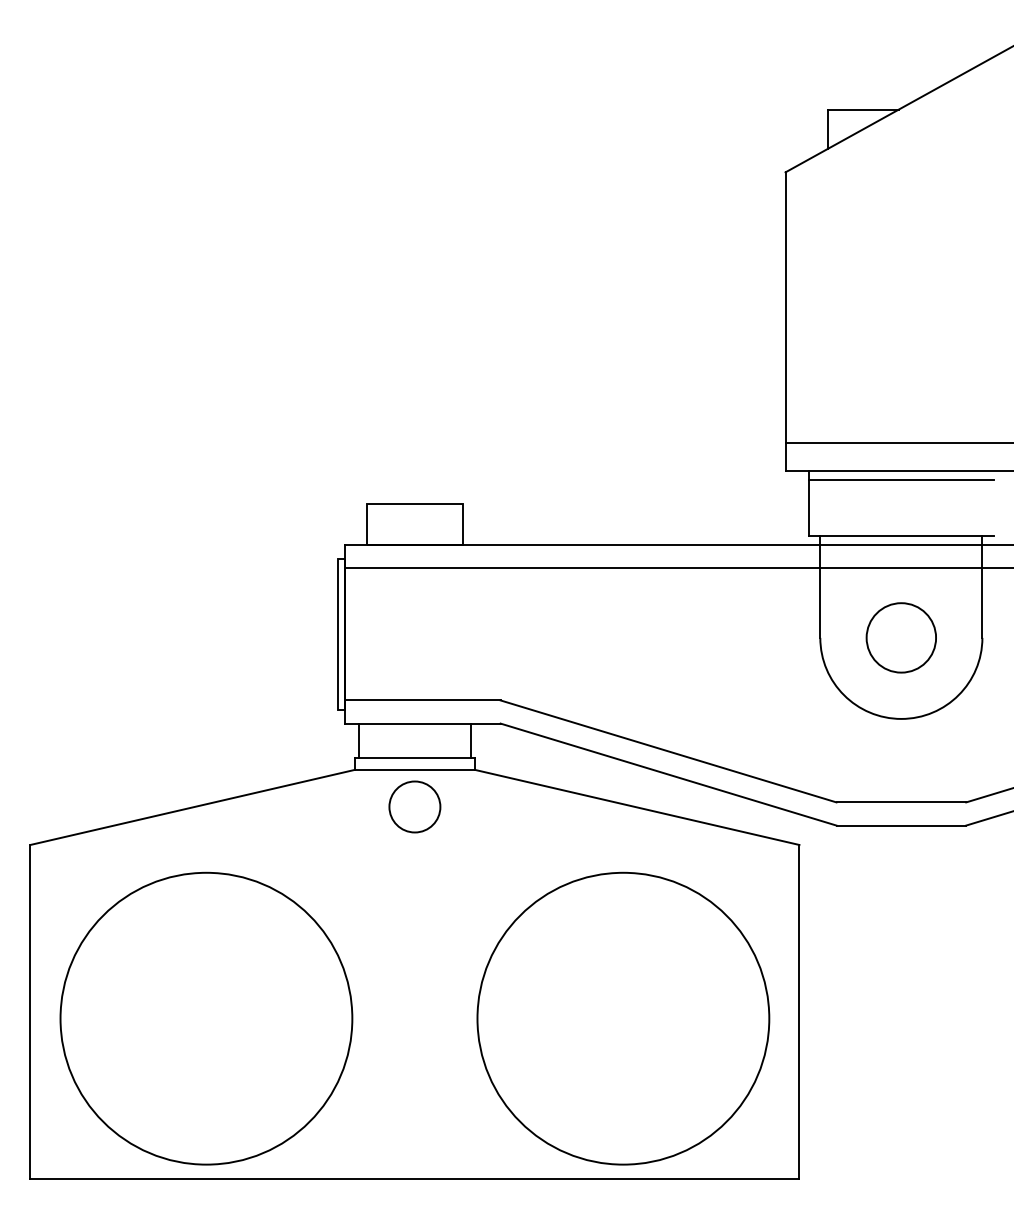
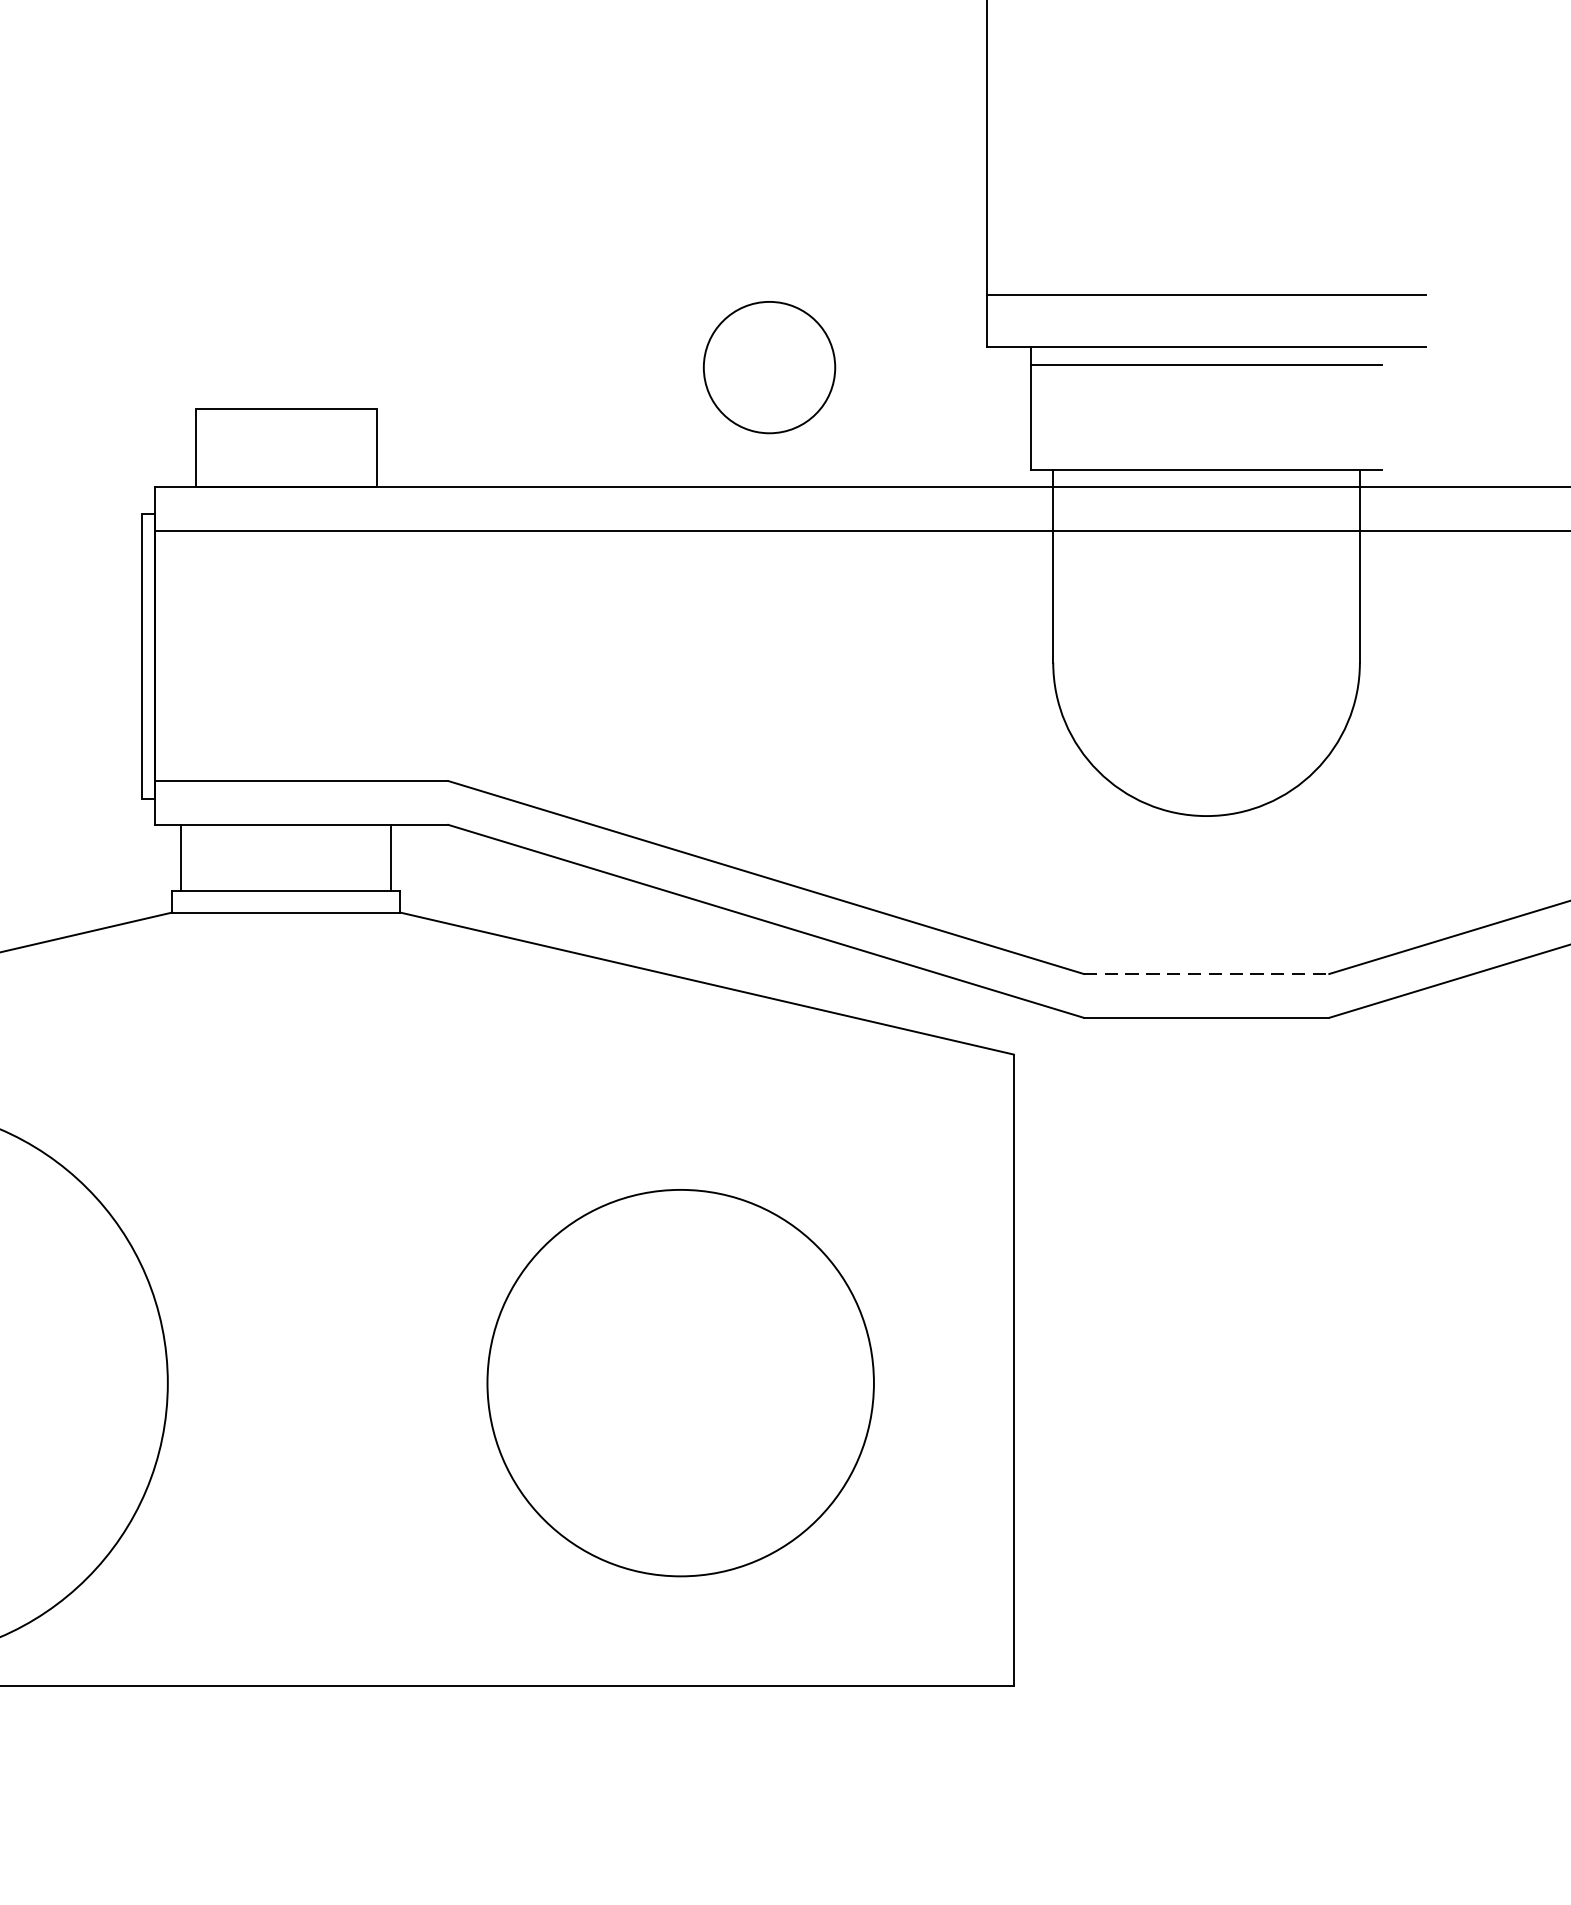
part: (900, 637) -> (767, 366), moved
line: (901, 802) -> (1206, 974), solid -> dashed
part: (414, 806) -> (285, 981), removed
part: (623, 1018) -> (680, 1382), size x0.7

